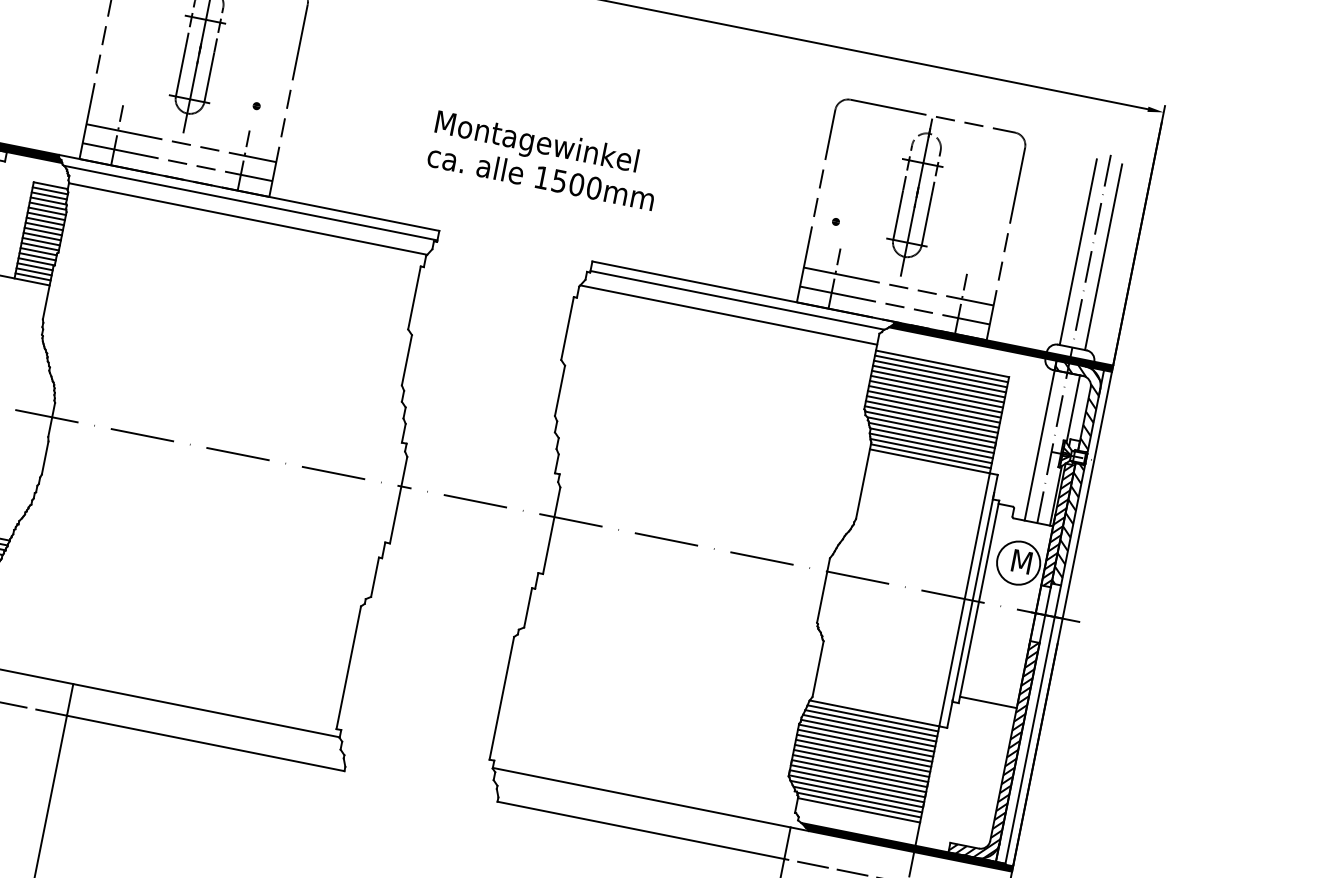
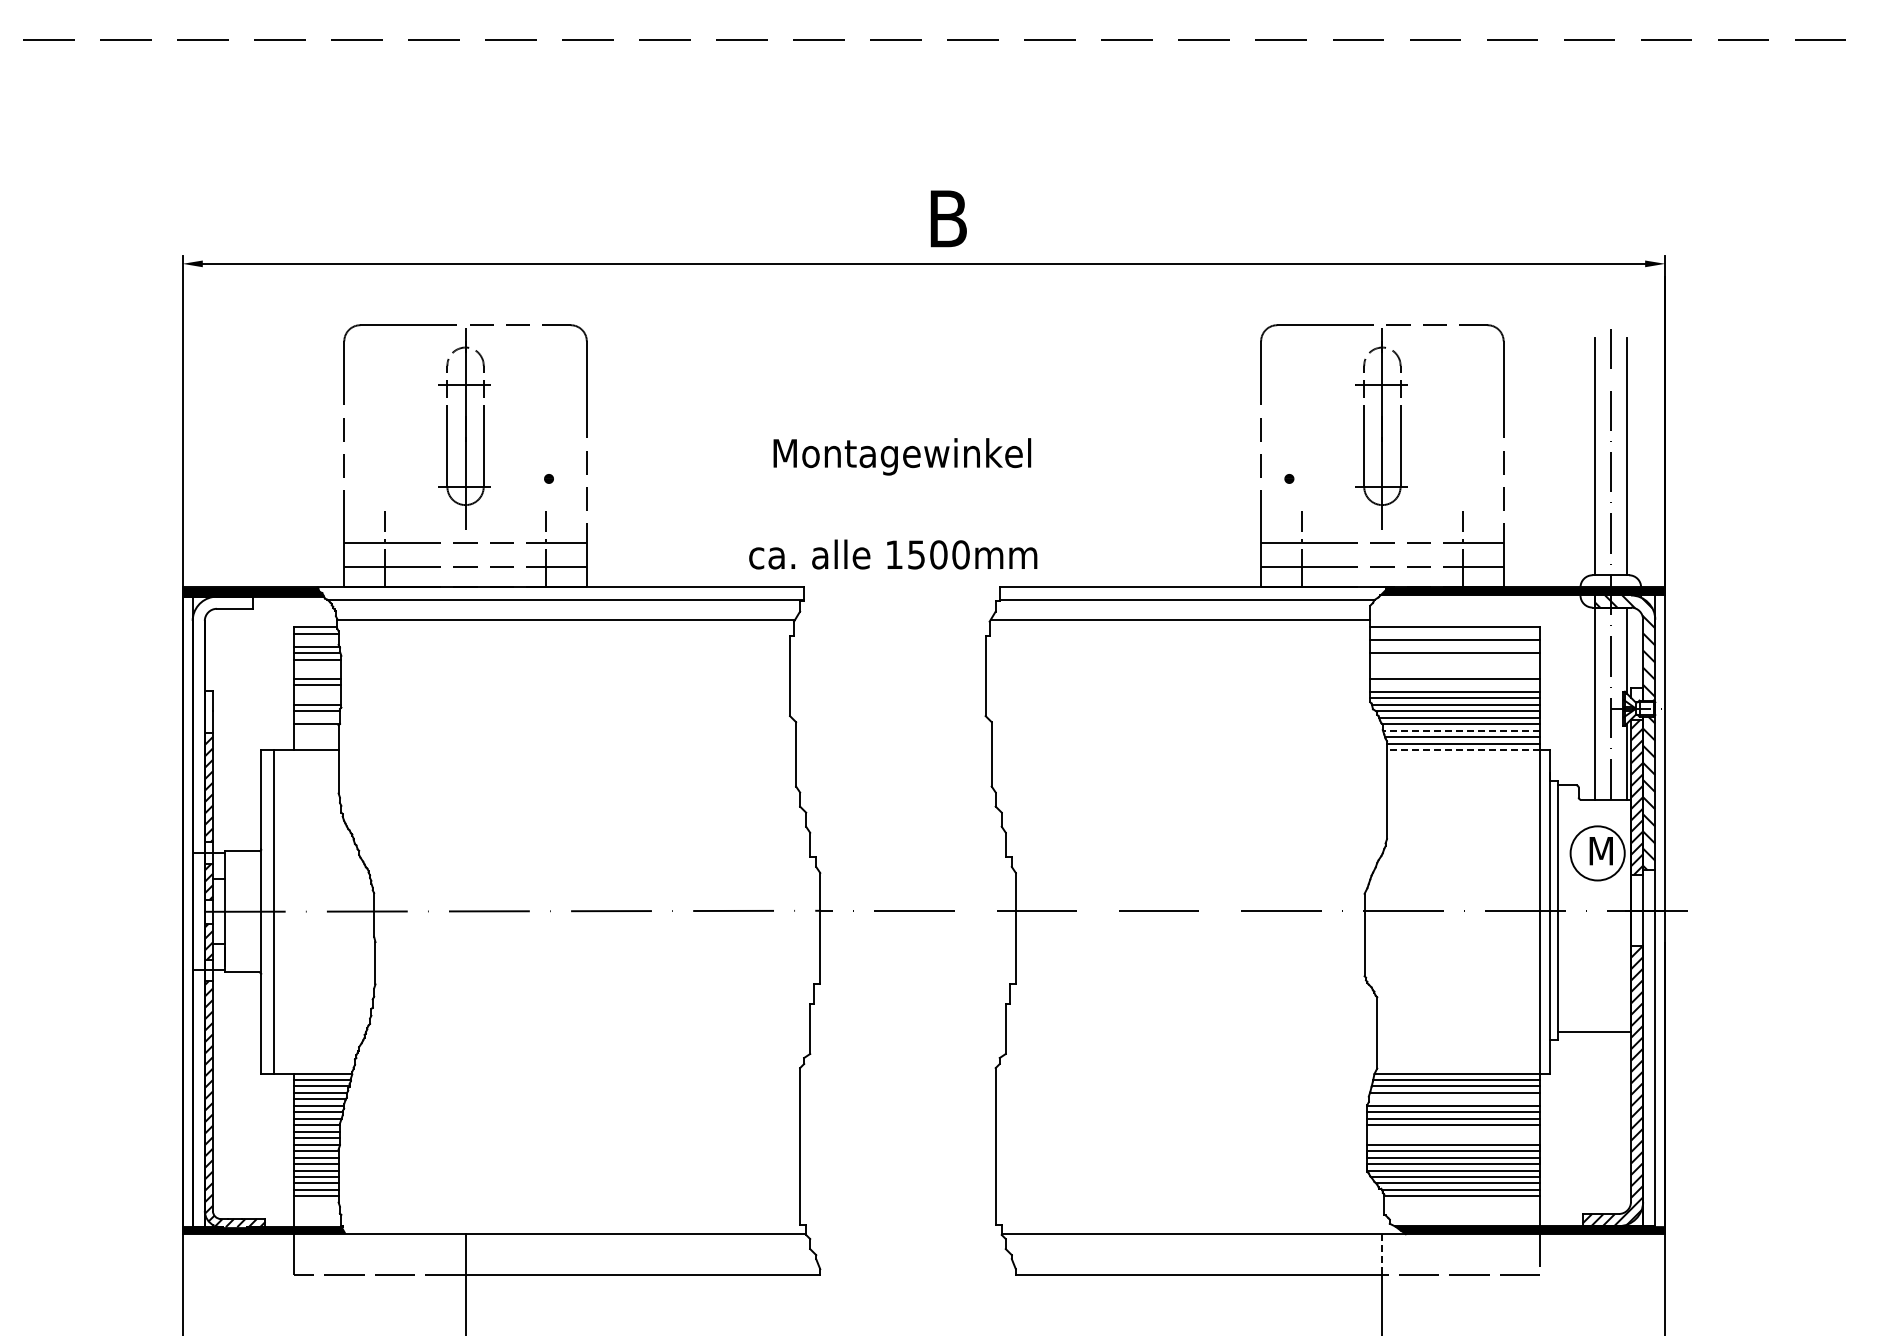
text: (541, 177) -> (893, 554), moved
line: (48, 196) -> (315, 640), removed
line: (46, 216) -> (317, 666), removed
line: (45, 221) -> (317, 672), removed
line: (42, 236) -> (317, 691), removed
line: (41, 241) -> (317, 698), removed
line: (37, 256) -> (316, 717), removed
line: (34, 266) -> (315, 730), removed
line: (33, 271) -> (315, 737), removed
line: (32, 276) -> (315, 743), removed
line: (941, 368) -> (1455, 633), removed
line: (939, 379) -> (1455, 646), removed
line: (937, 389) -> (1455, 659), removed
line: (936, 394) -> (1455, 666), removed
line: (935, 399) -> (1455, 672), removed
line: (933, 409) -> (1455, 685), removed
line: (931, 445) -> (1461, 730), solid -> dashed
line: (929, 461) -> (1463, 750), solid -> dashed
line: (868, 733) -> (1454, 1099), removed
line: (862, 758) -> (1453, 1131), removed
line: (861, 763) -> (1453, 1138), removed
line: (787, 843) -> (1382, 1254), solid -> dashed

